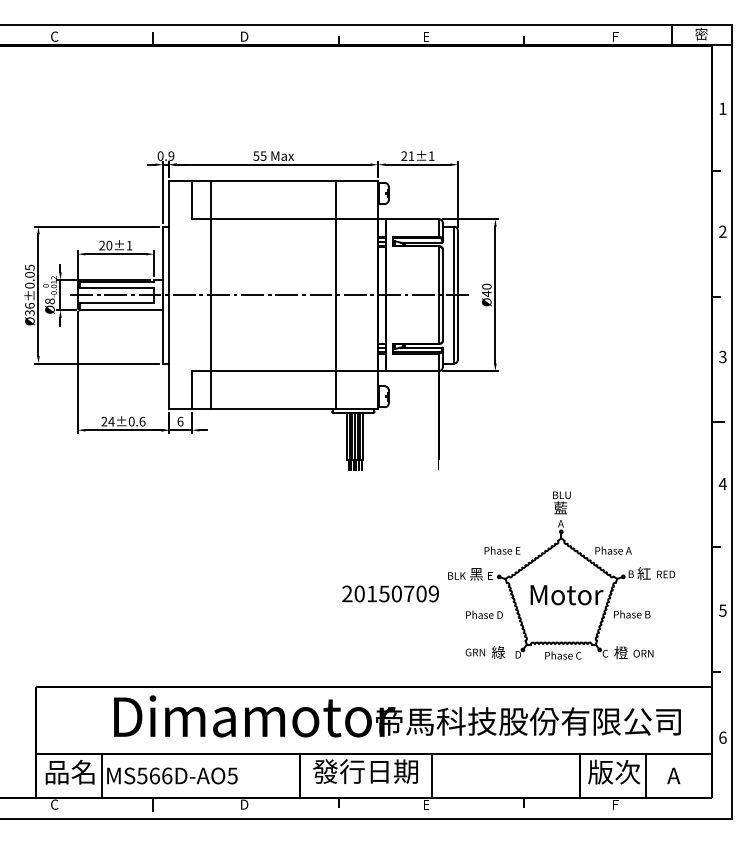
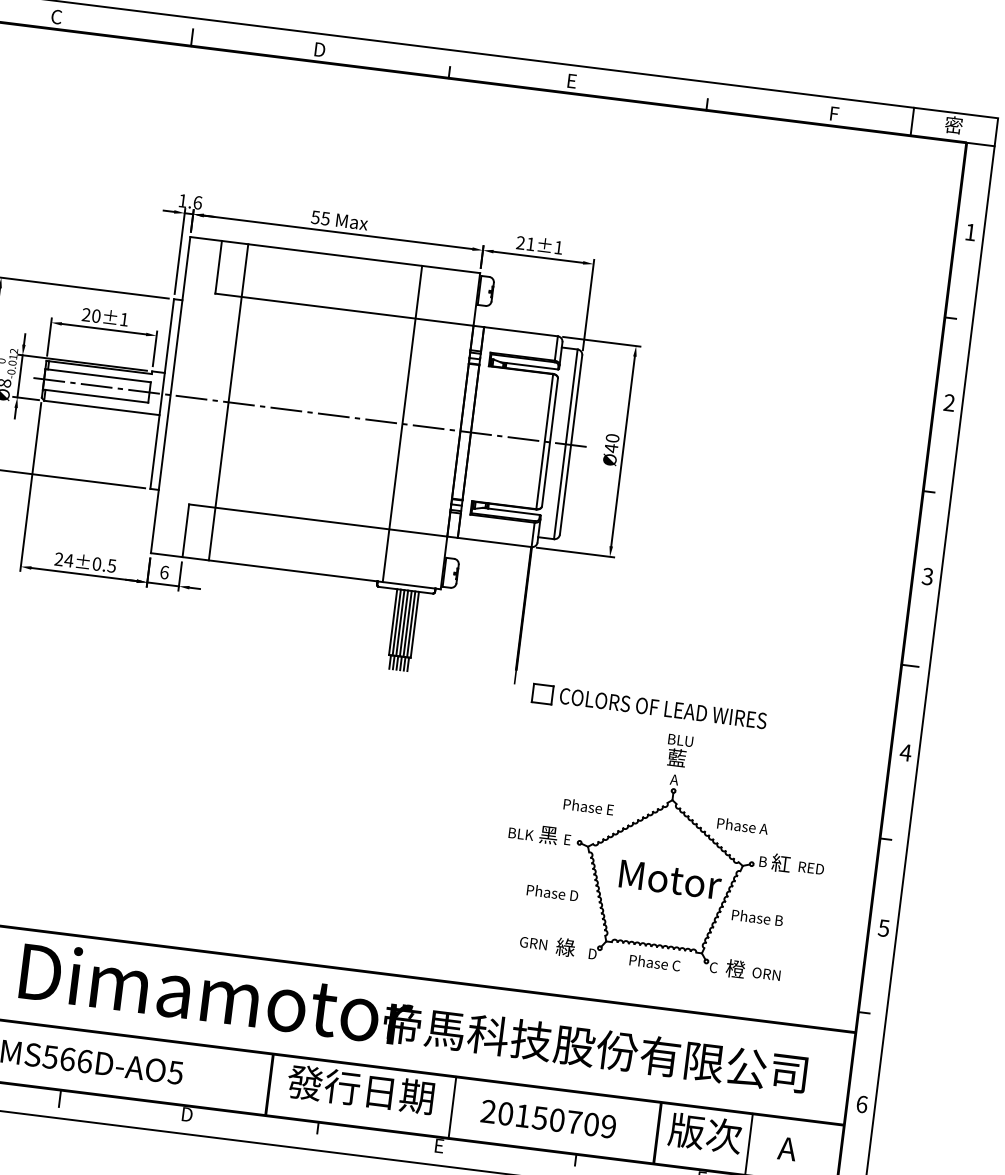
text: (165, 155) -> (189, 200), 0.9 -> 1.6
text: (142, 421) -> (111, 565), 24±0.6 -> 24±0.5
part: (536, 474) -> (649, 707), added
text: (390, 593) -> (548, 1118), moved

